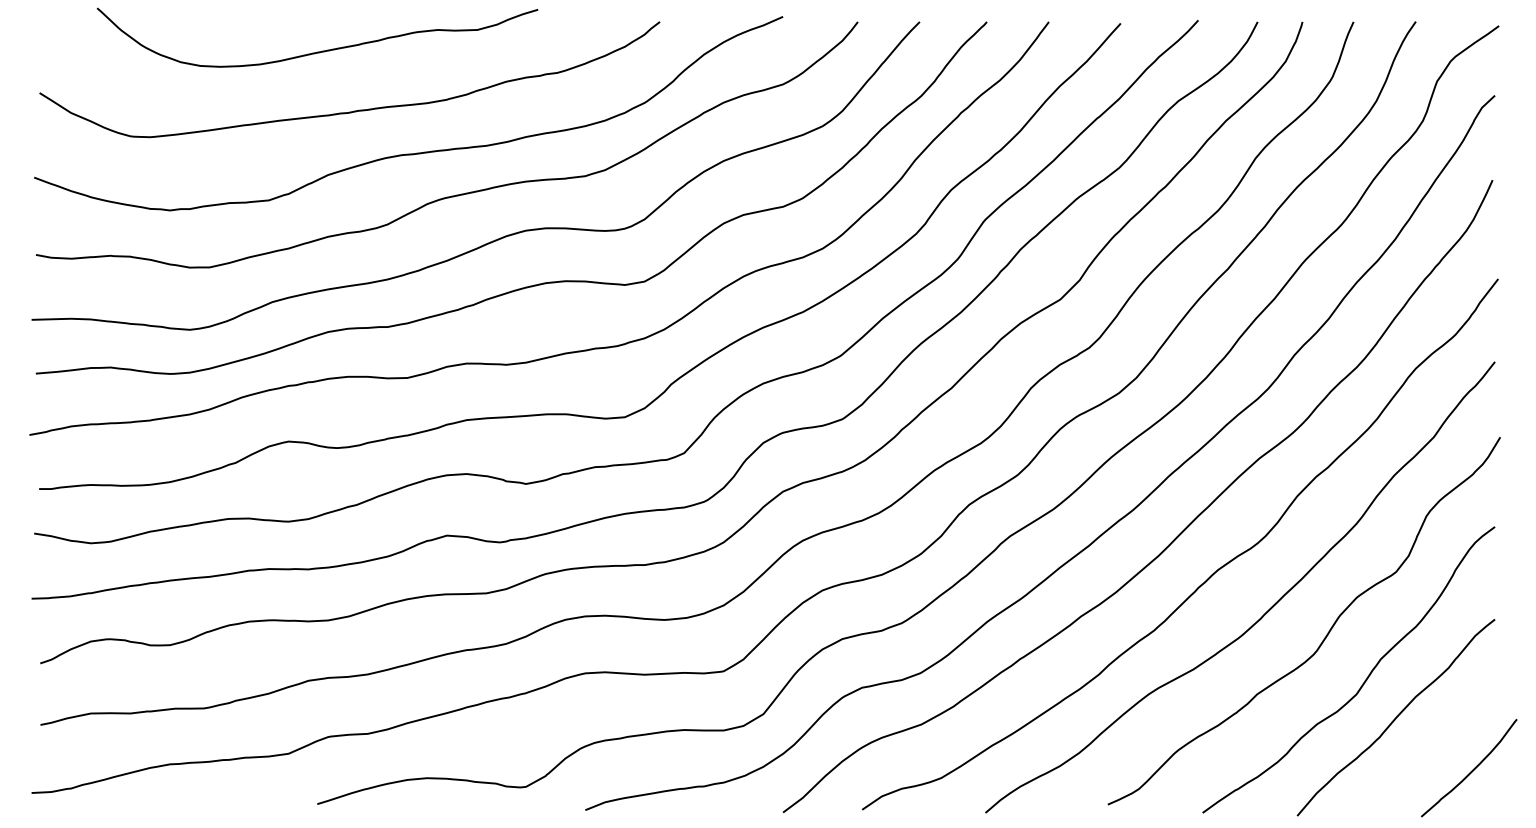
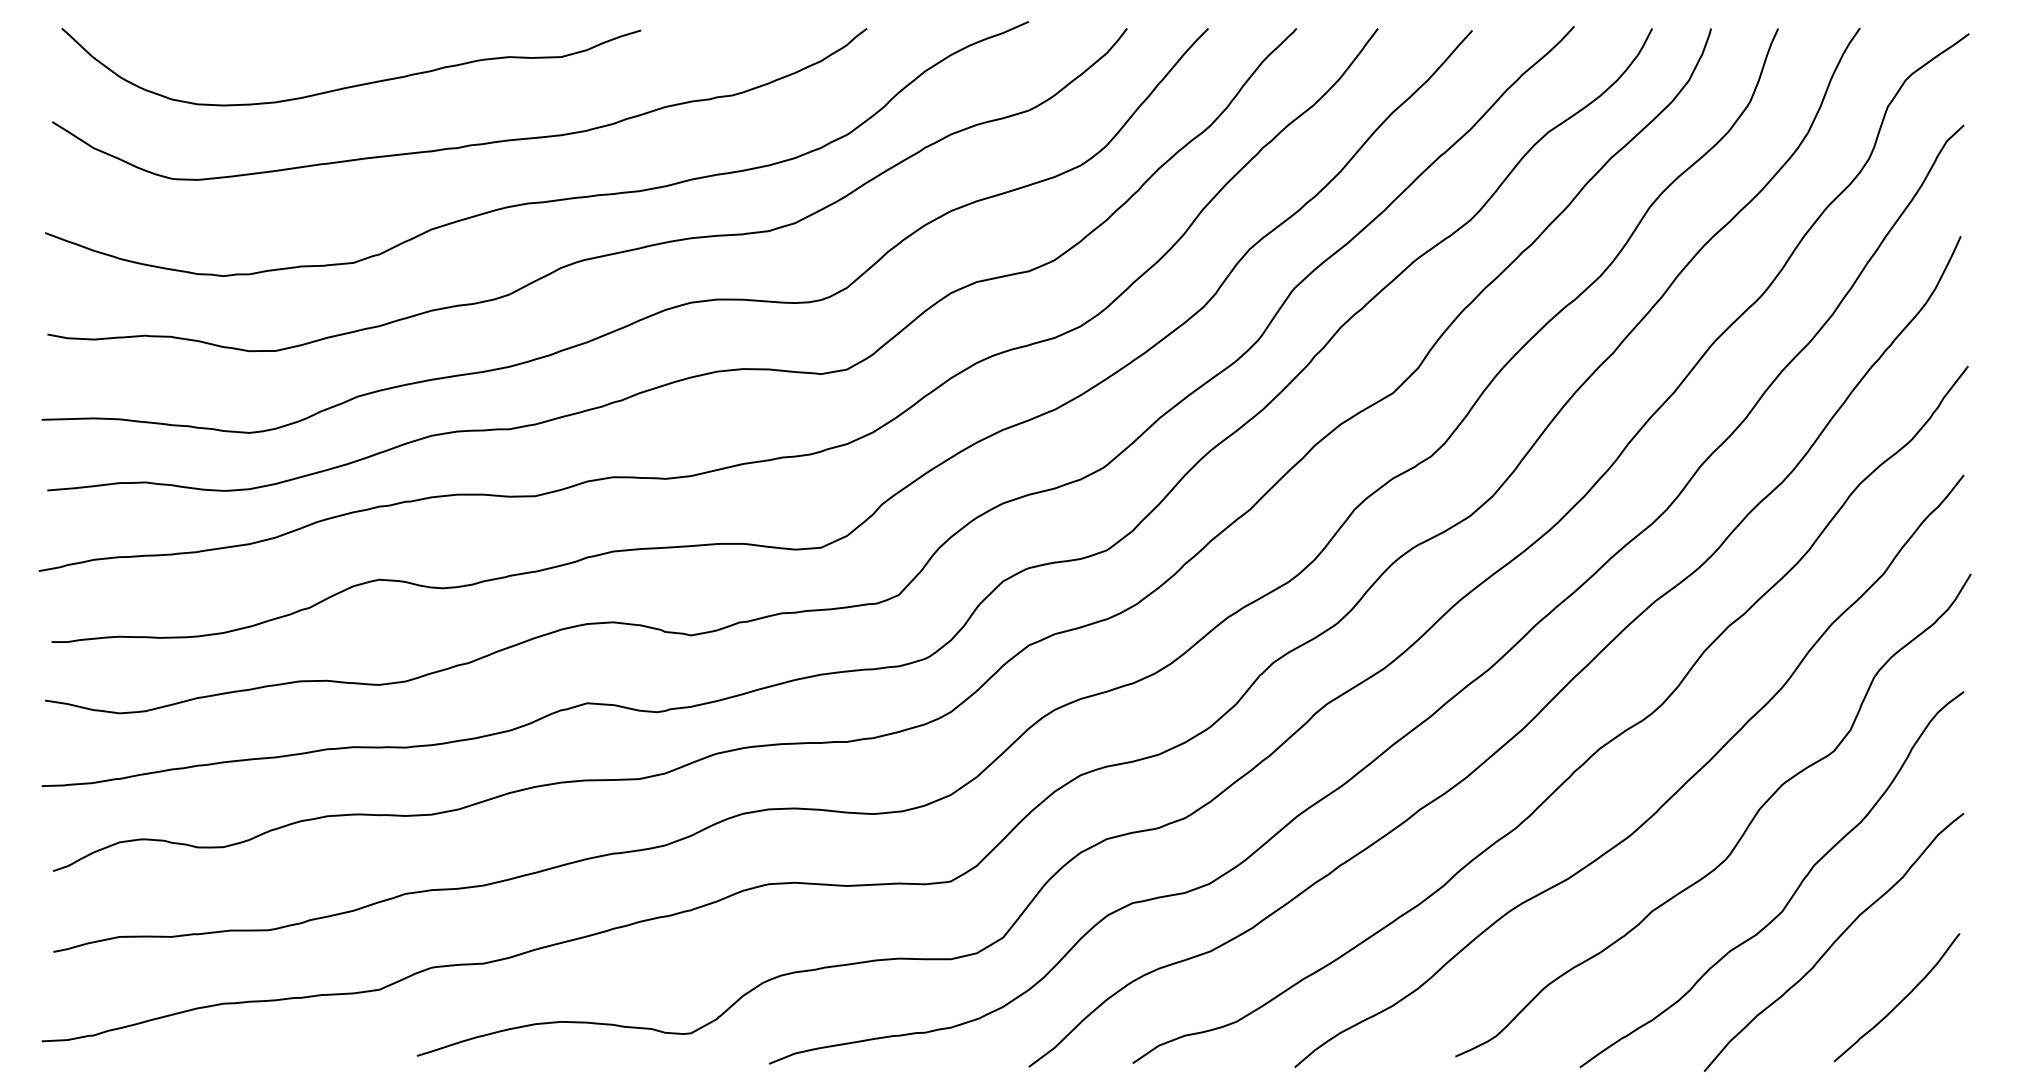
curve: (322, 50) -> (357, 84), moved
curve: (1471, 771) -> (1900, 1001), moved

